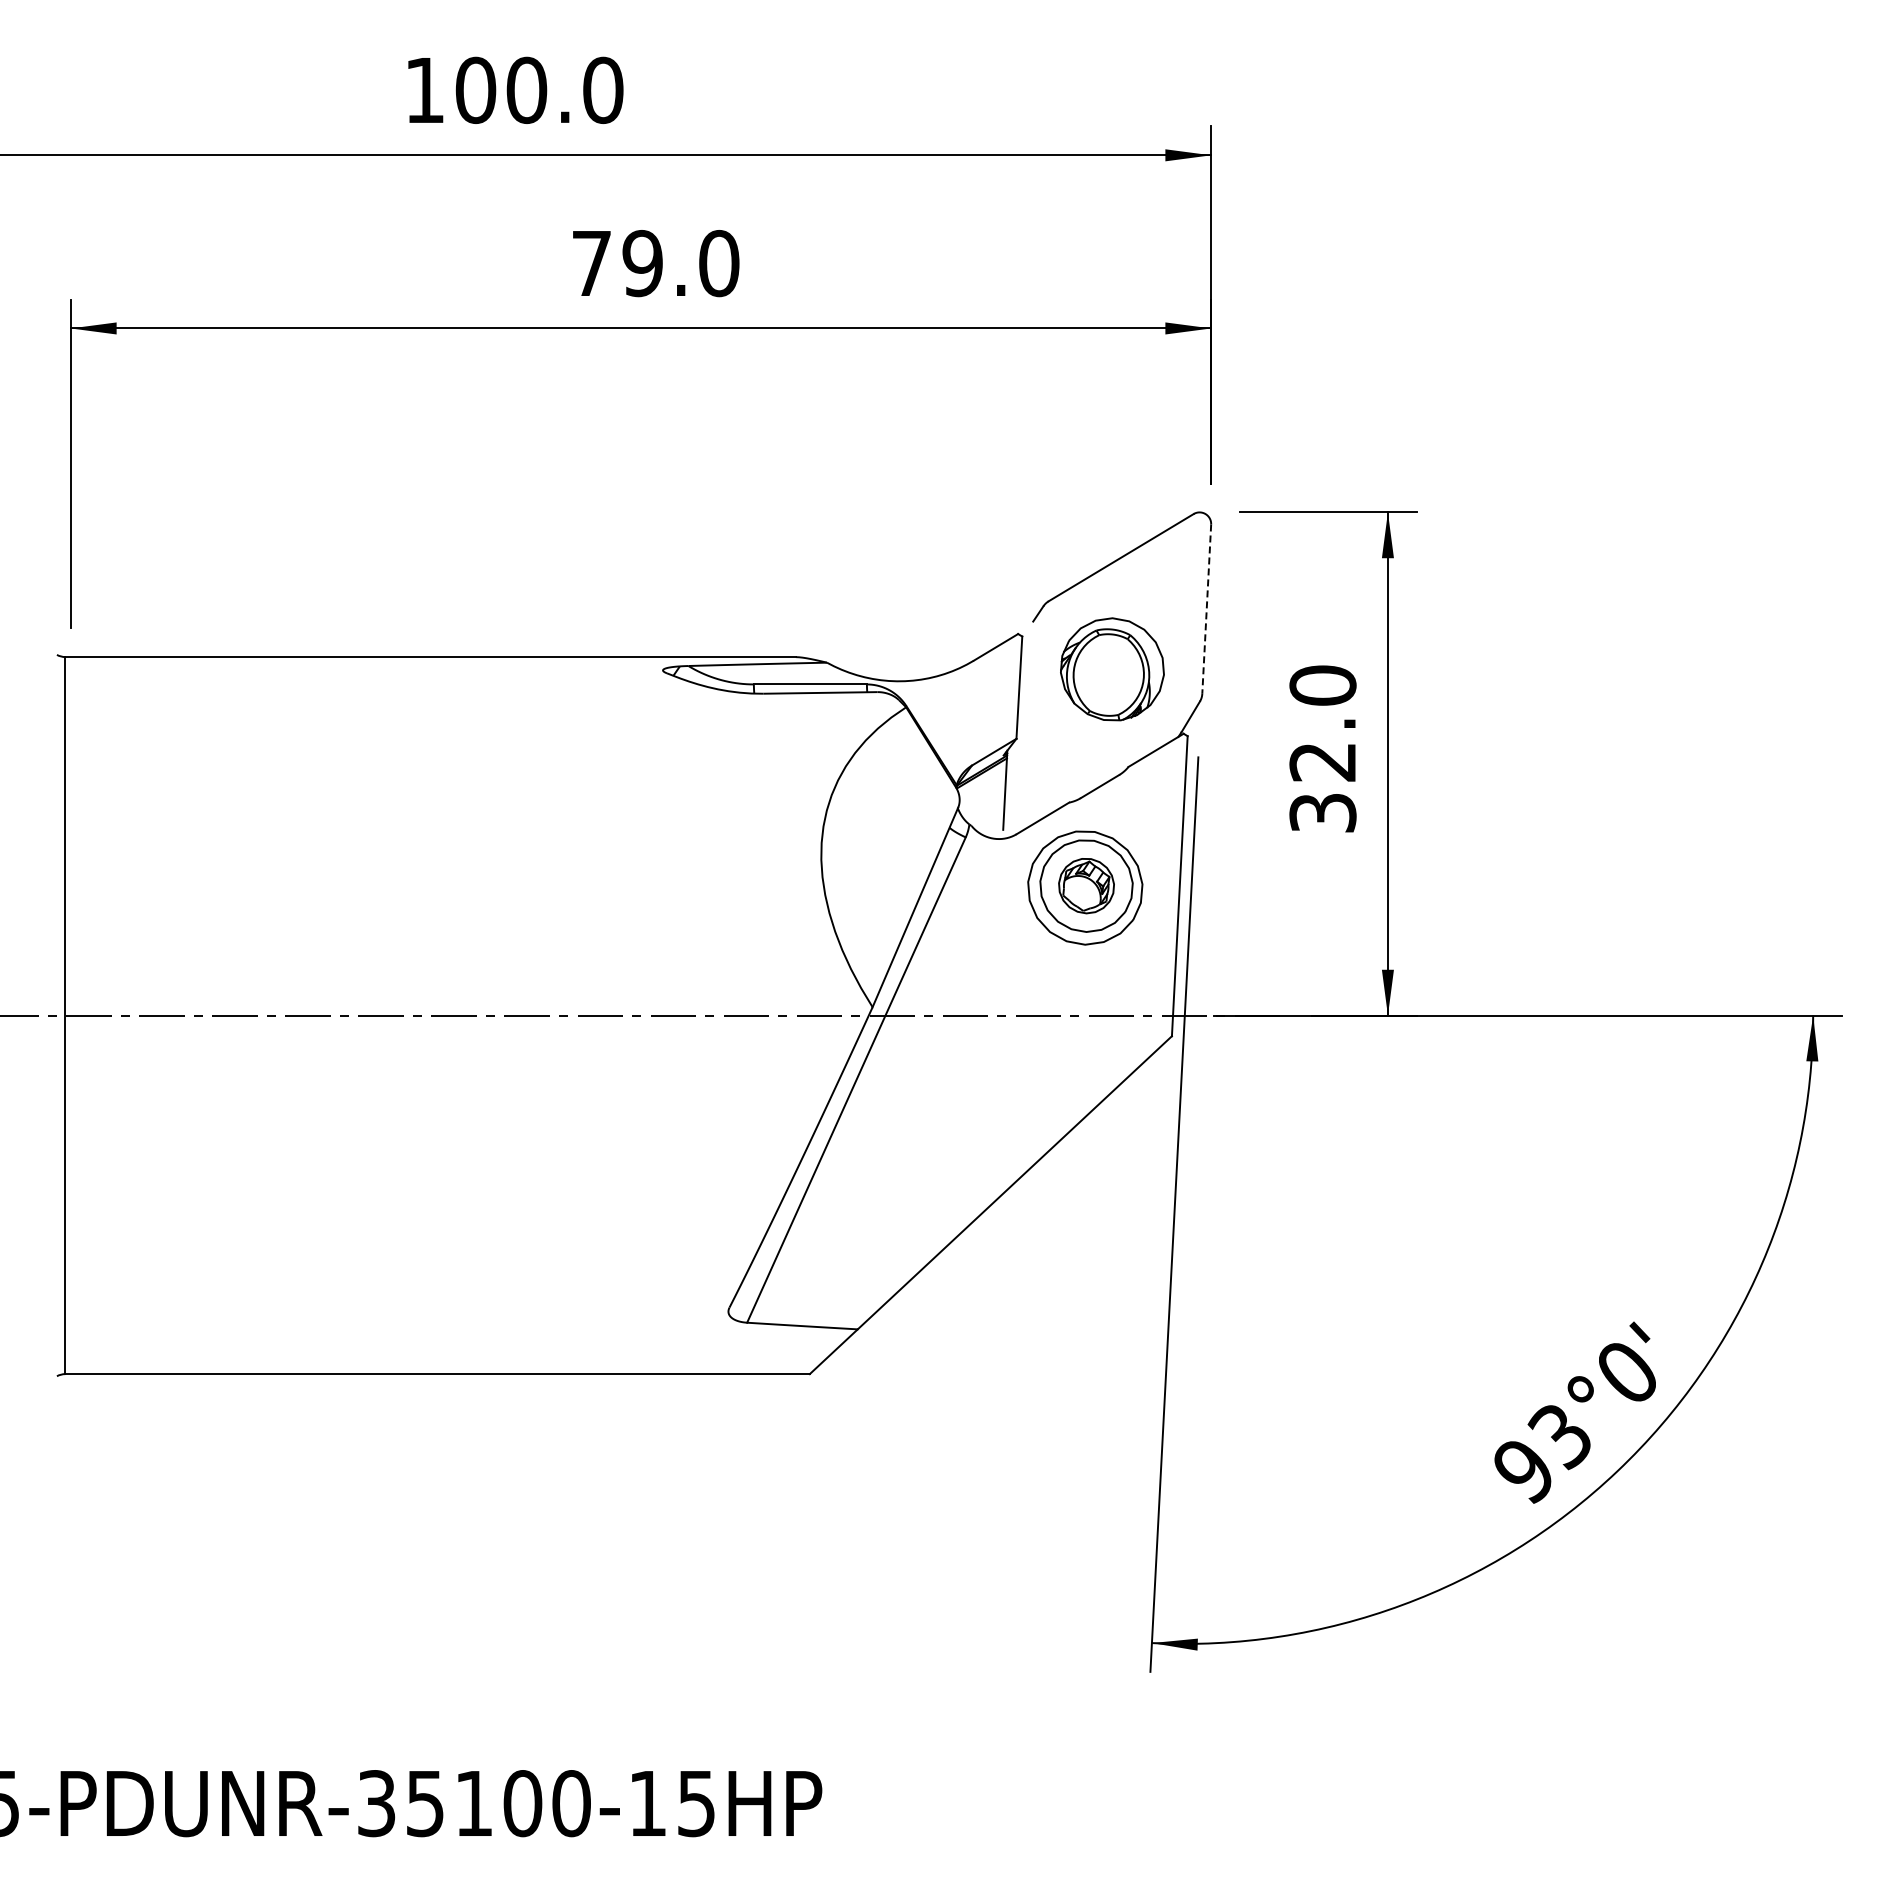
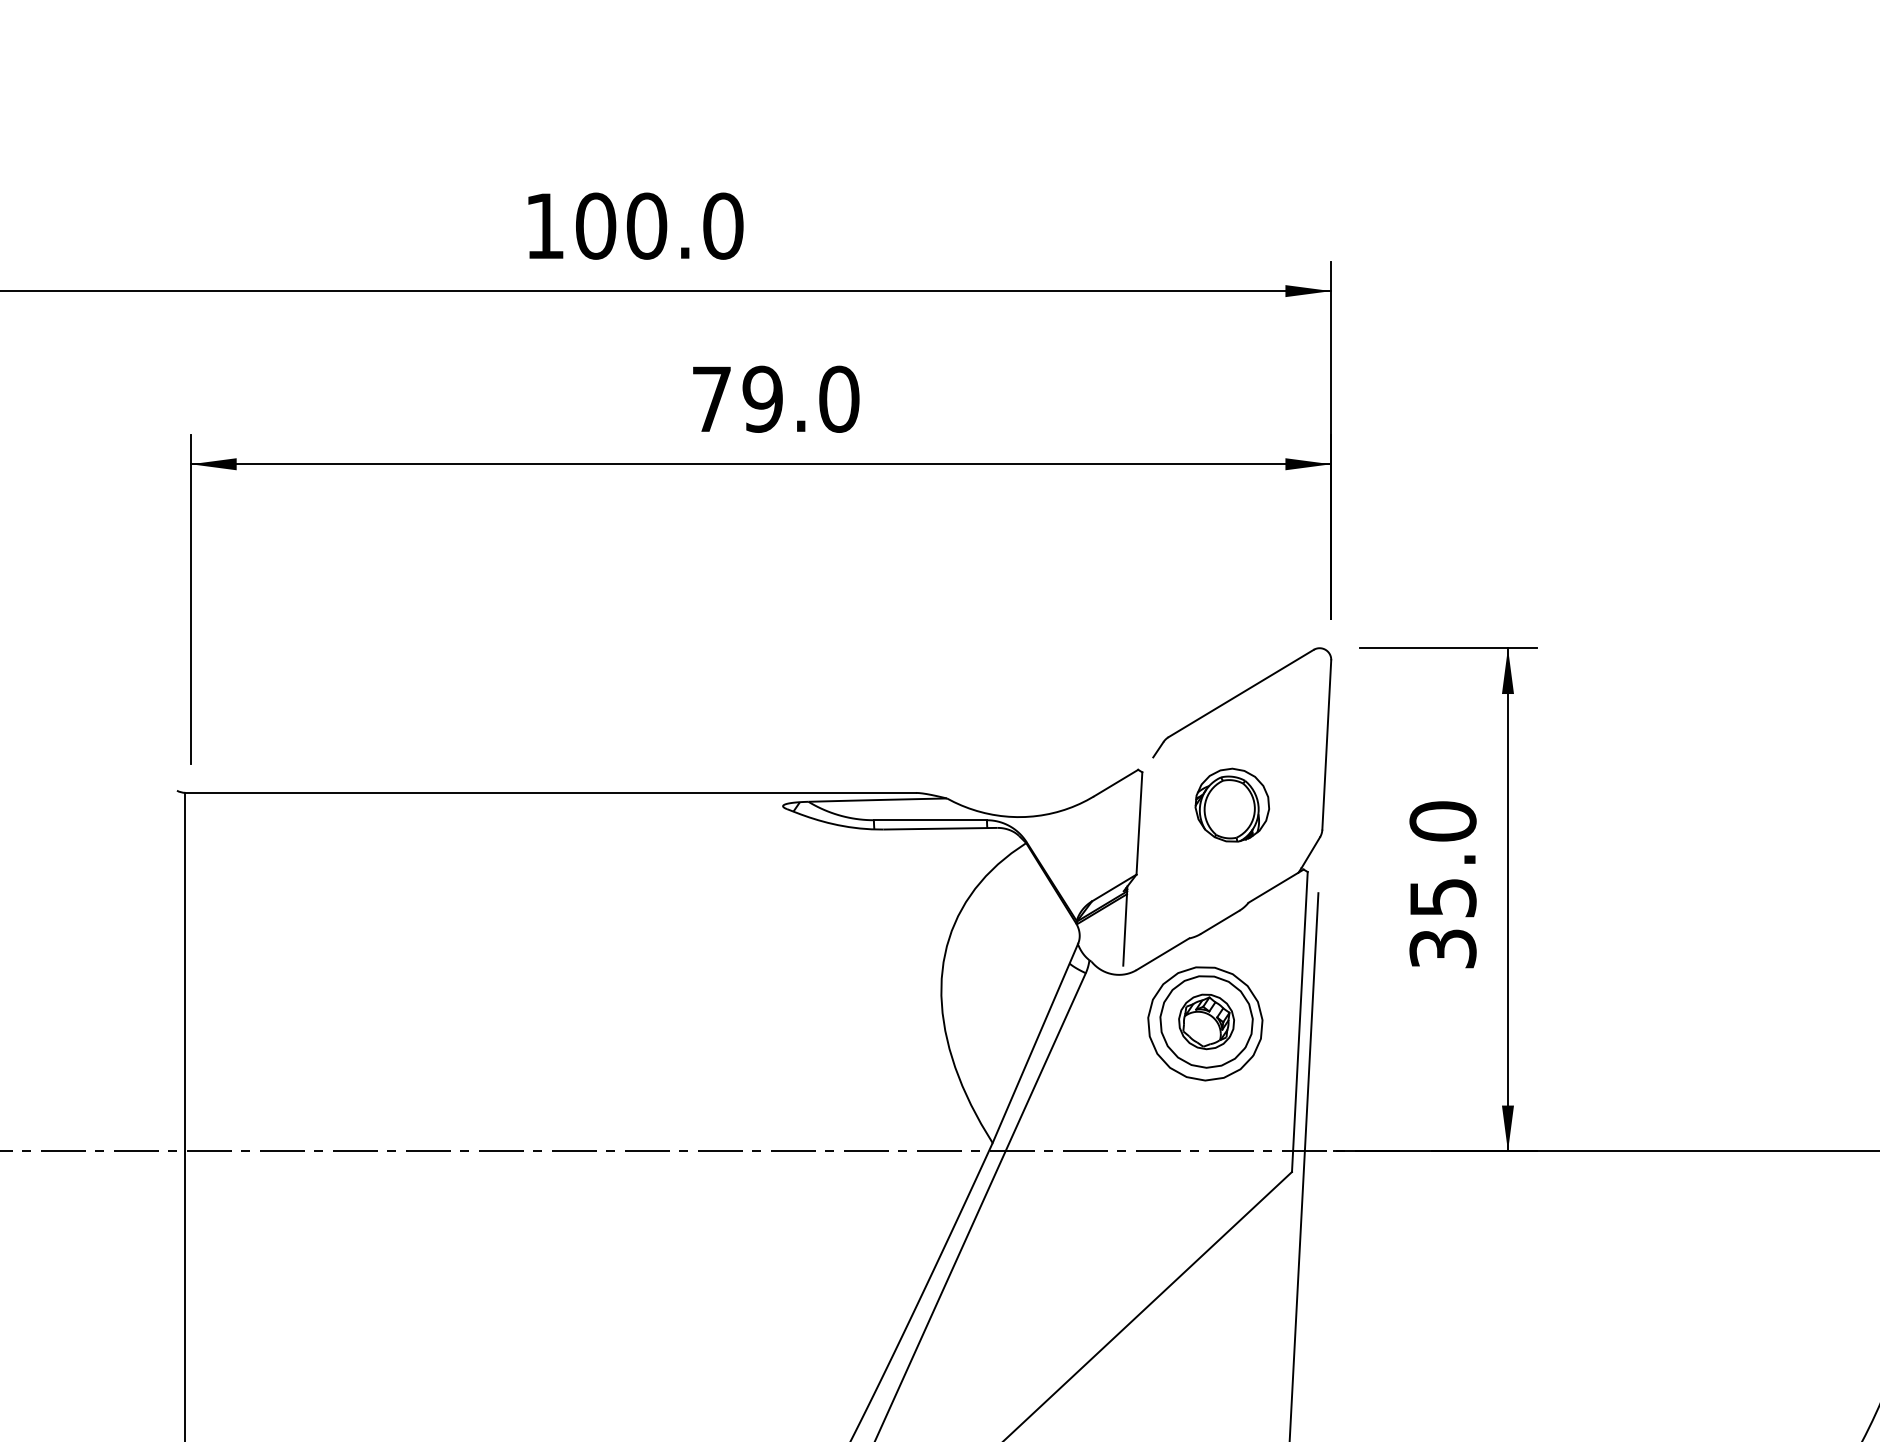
line: (1206, 609) -> (1326, 745), dashed -> solid
part: (1111, 669) -> (1231, 805), size x0.71
text: (1322, 762) -> (1442, 898), 32.0 -> 35.0

